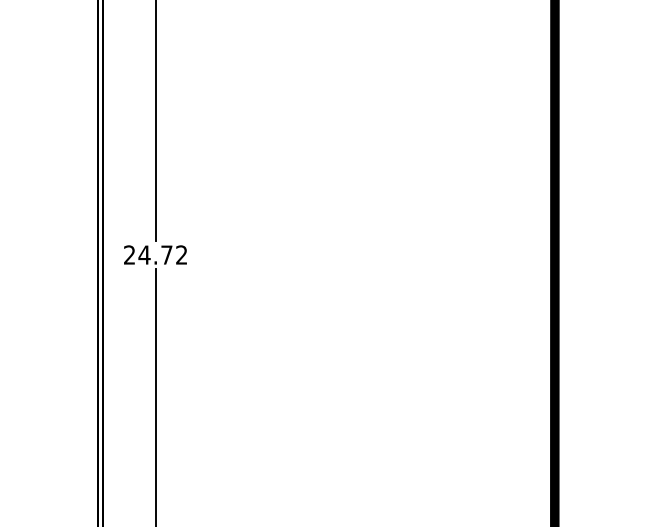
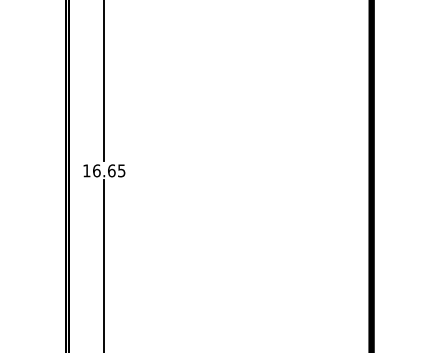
text: (156, 254) -> (104, 170), 24.72 -> 16.65

